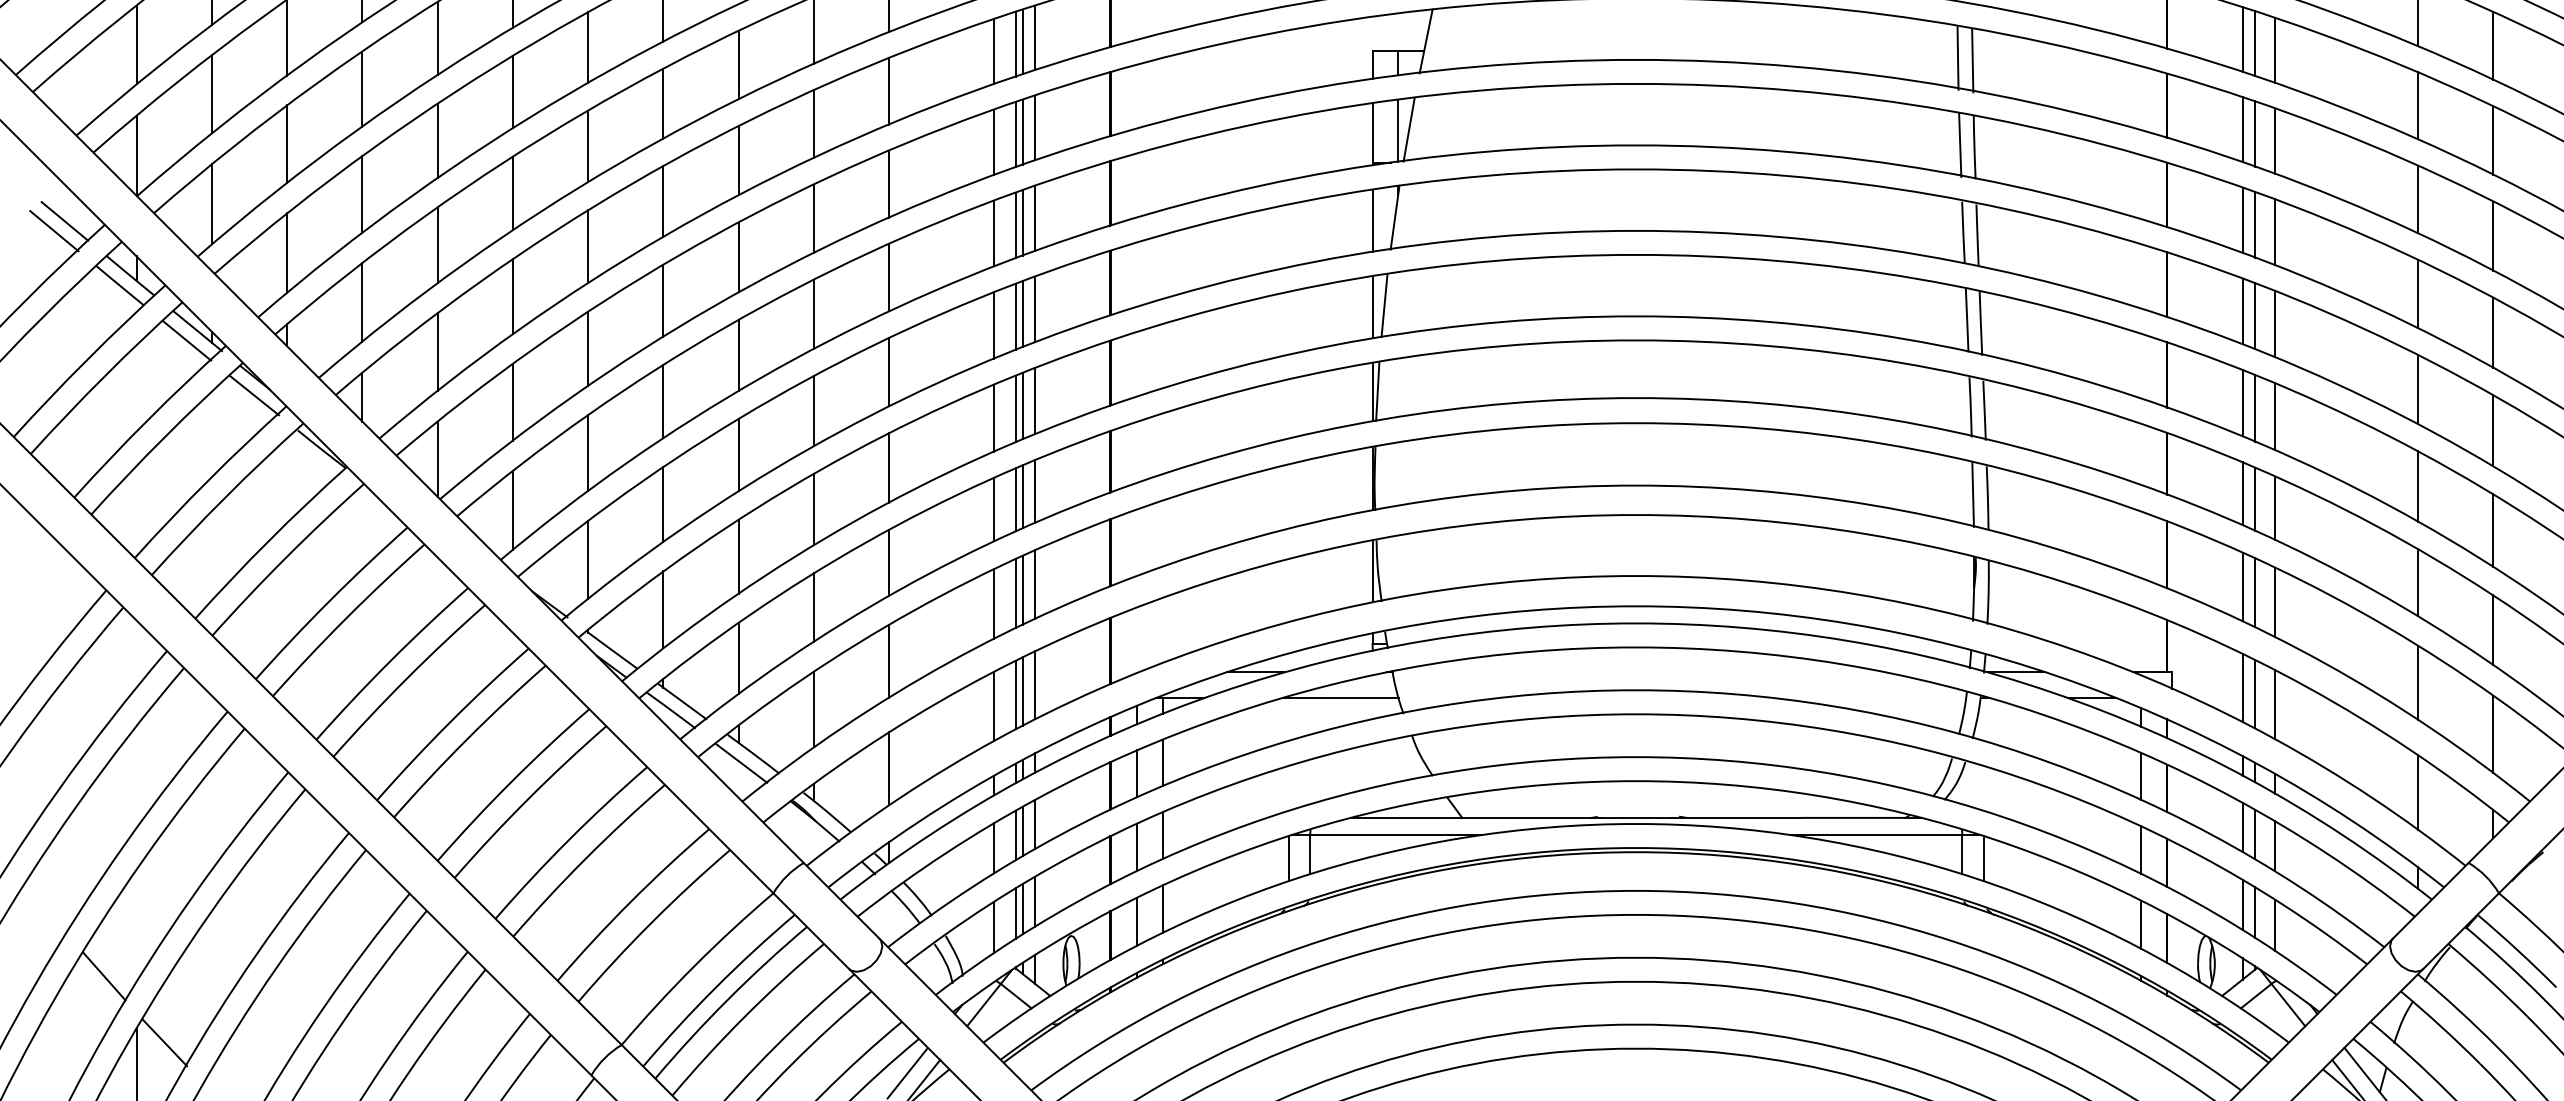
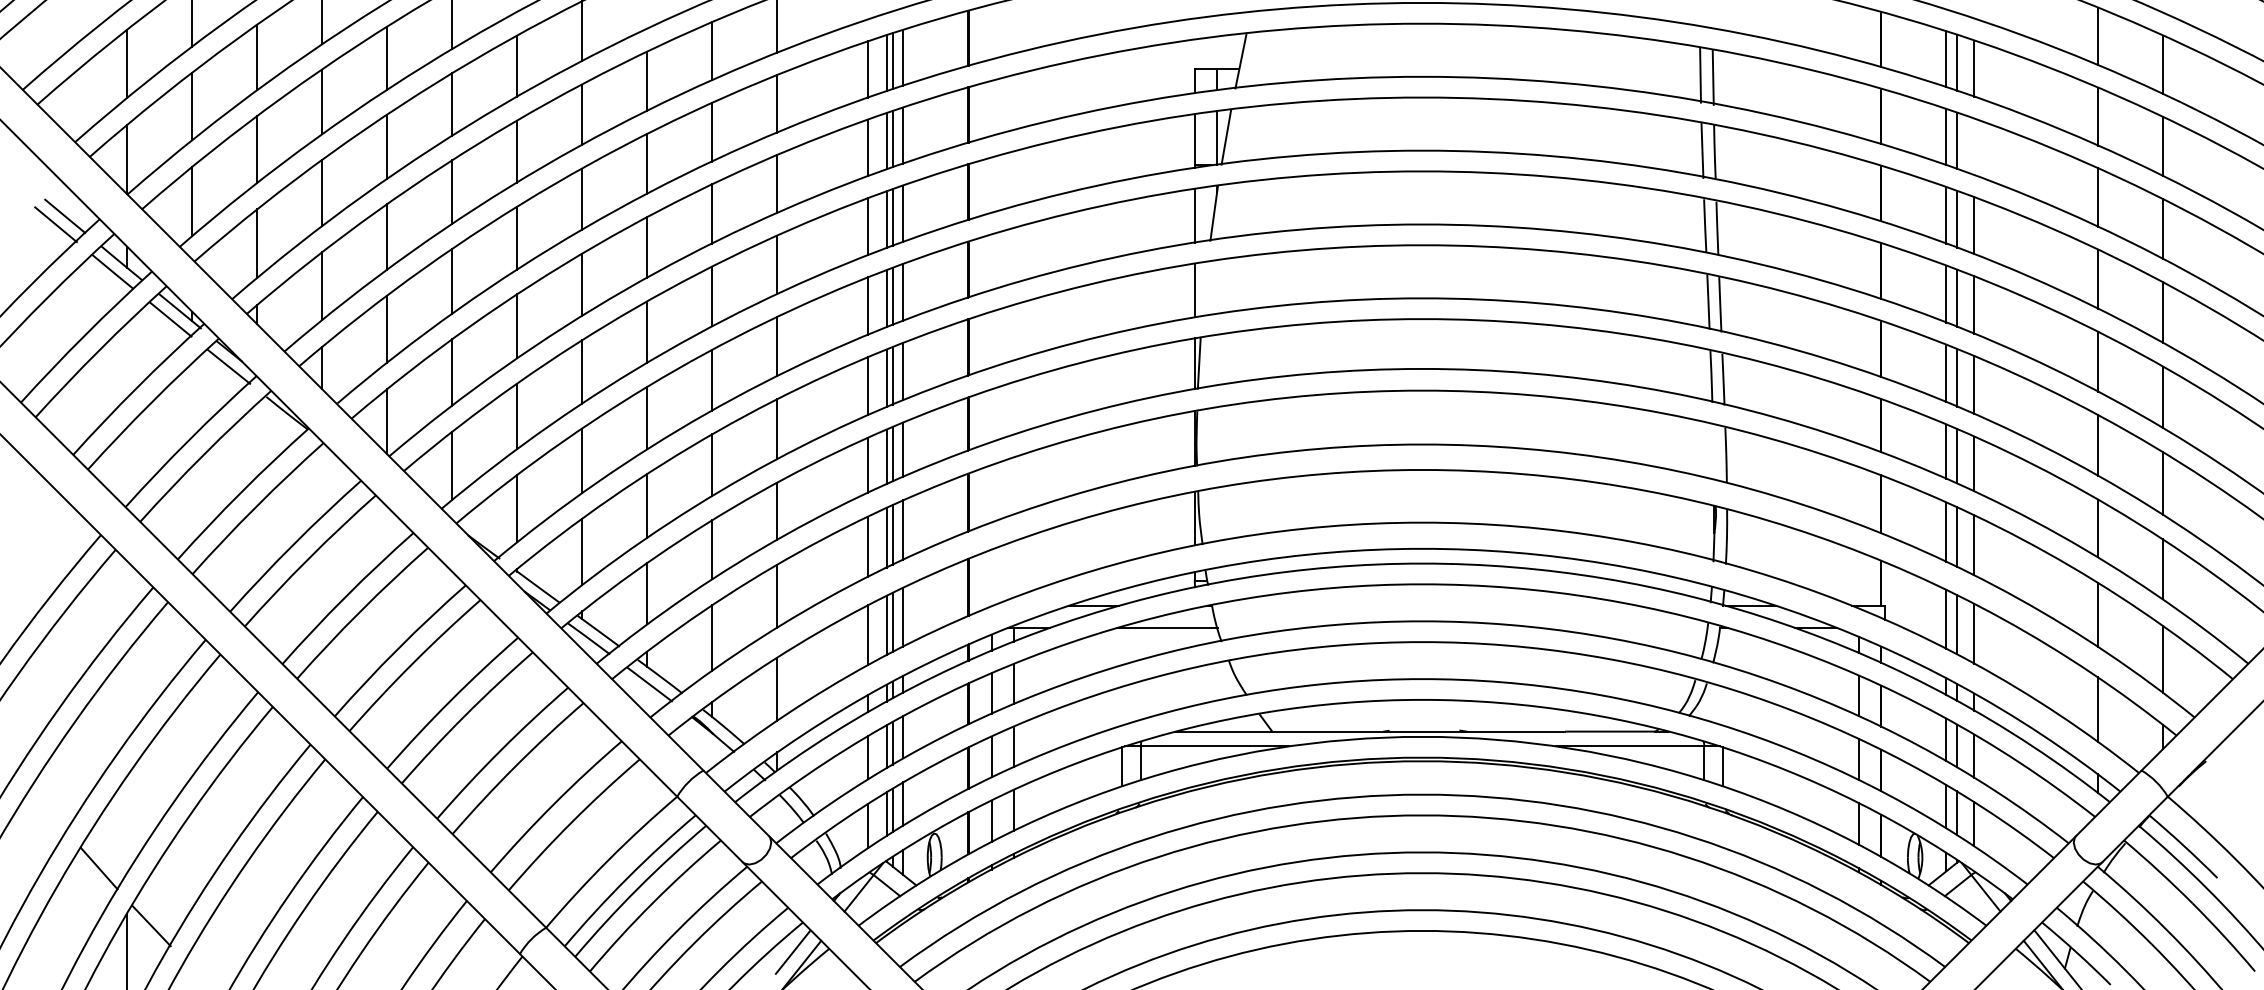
line: (2275, 140) -> (1974, 146), removed
line: (1383, 306) -> (1204, 289), removed
line: (1973, 494) -> (1713, 452), removed

